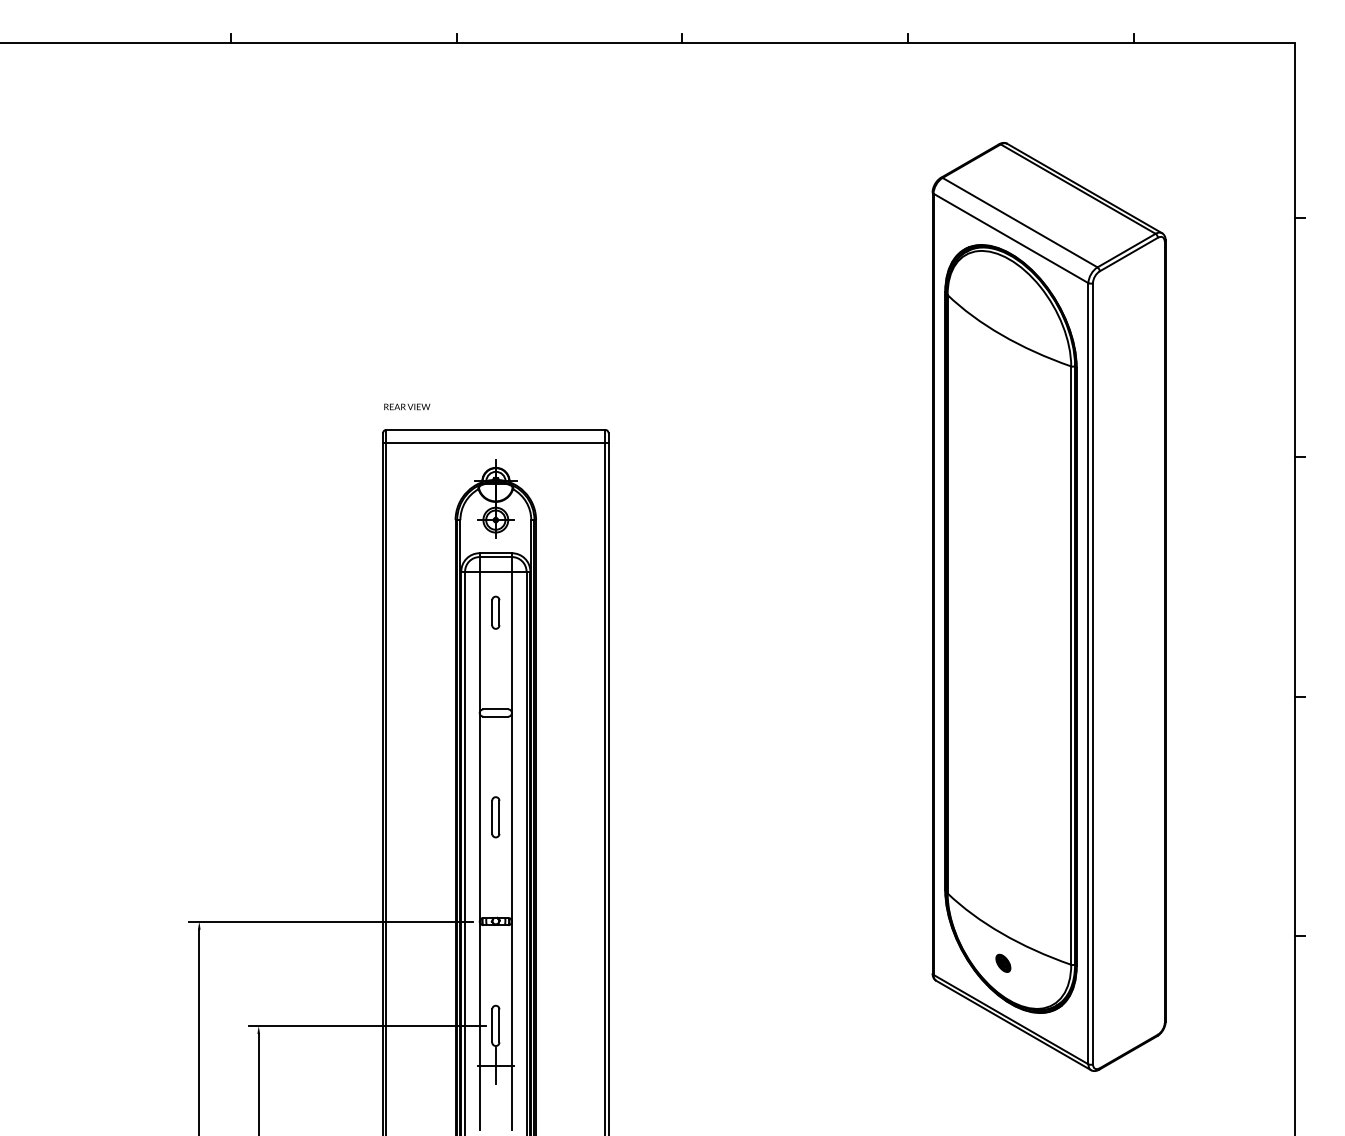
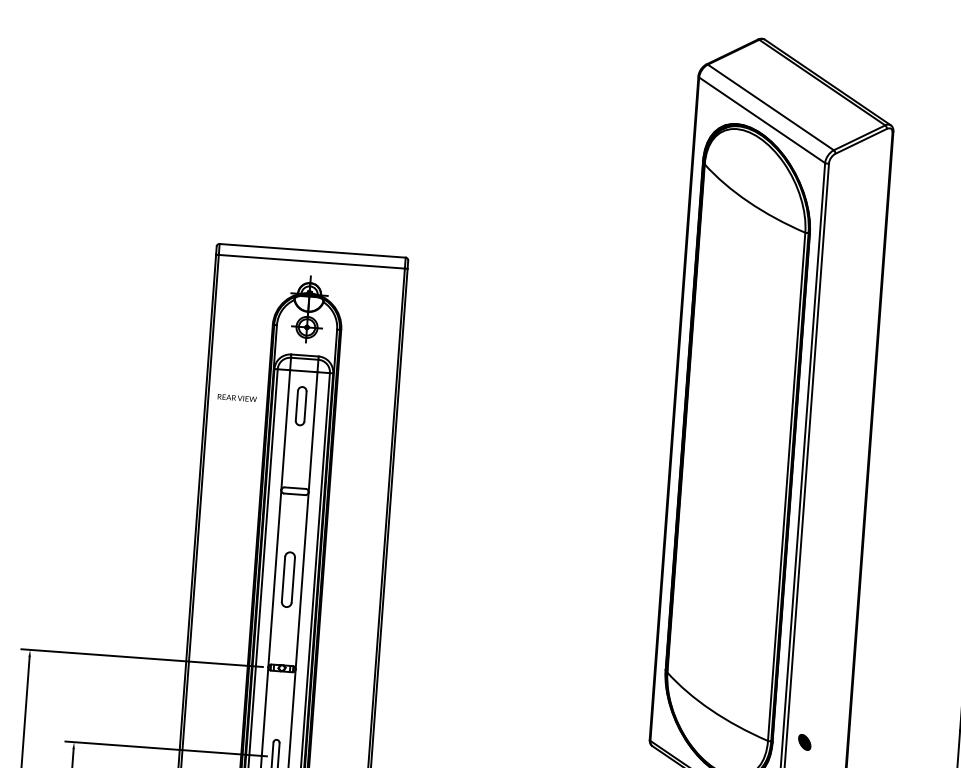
text: (407, 406) -> (237, 397), moved
part: (495, 612) -> (301, 405), size x1.4
part: (495, 817) -> (288, 579), size x1.6
part: (1003, 962) -> (804, 741), moved

